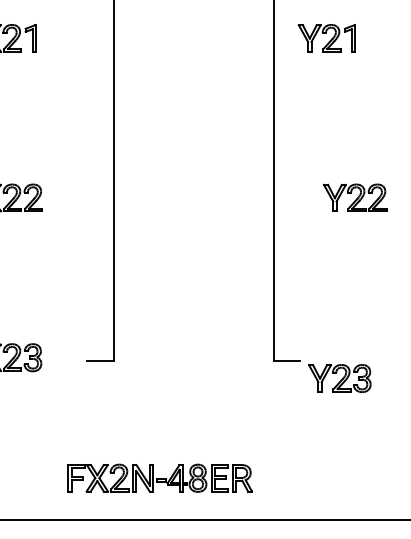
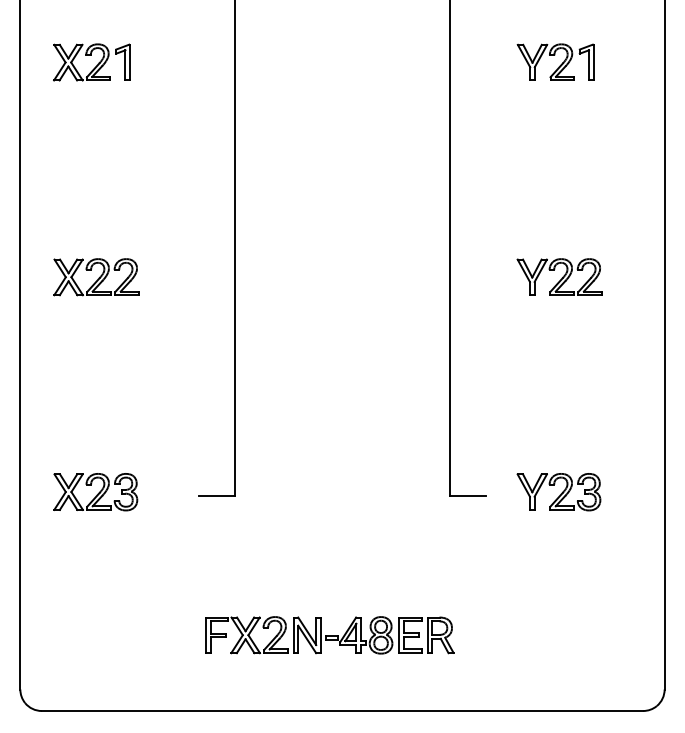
part: (326, 37) -> (555, 61), moved
part: (339, 378) -> (558, 492), moved
part: (159, 478) -> (329, 635), moved

